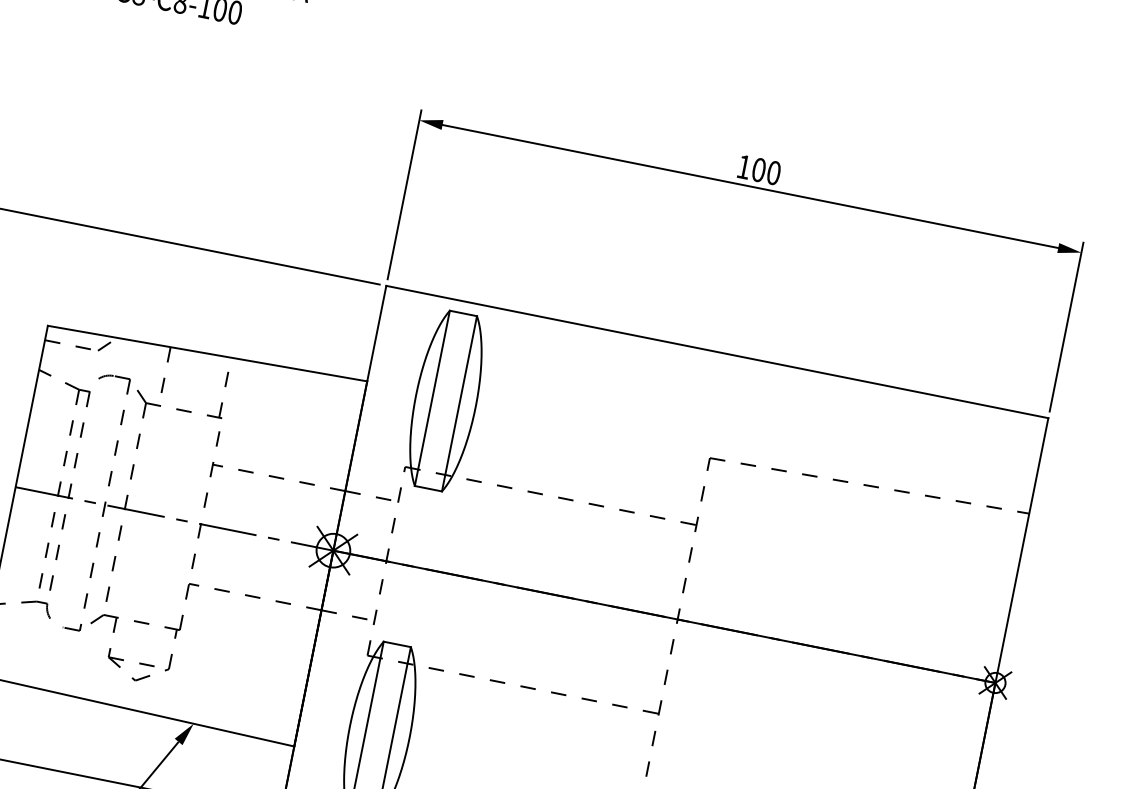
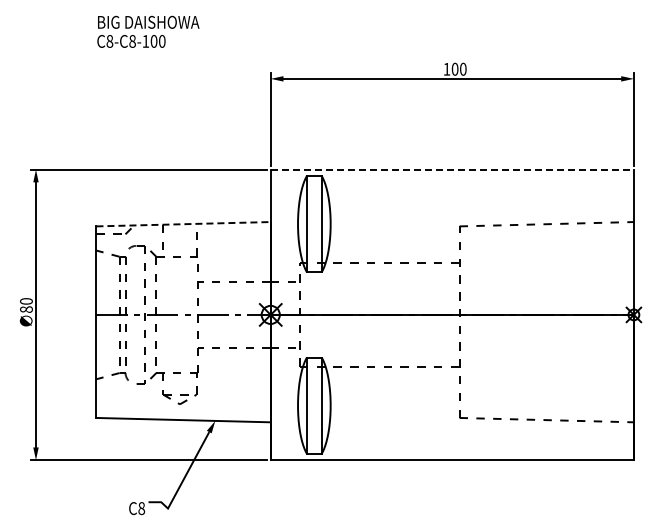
line: (717, 351) -> (452, 169), solid -> dashed
line: (209, 354) -> (184, 224), solid -> dashed

